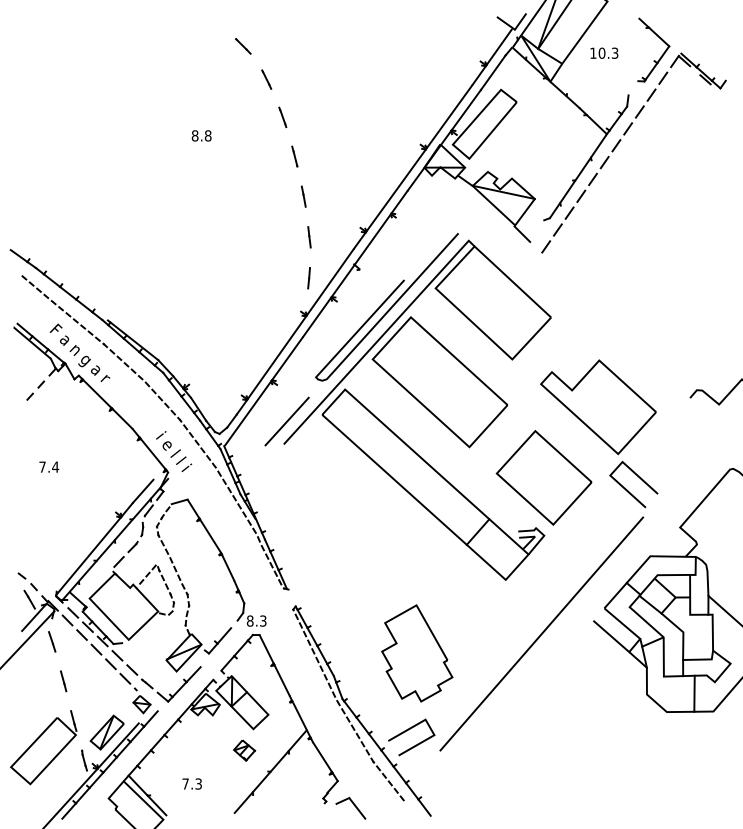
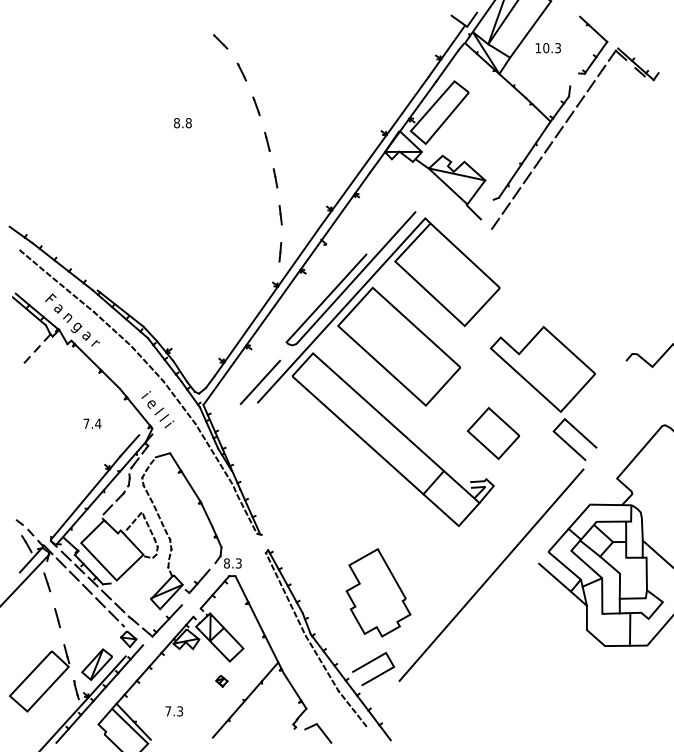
text: (49, 466) -> (92, 423), moved
part: (543, 477) -> (493, 433), size x0.6
part: (244, 751) -> (221, 681), size x0.6

